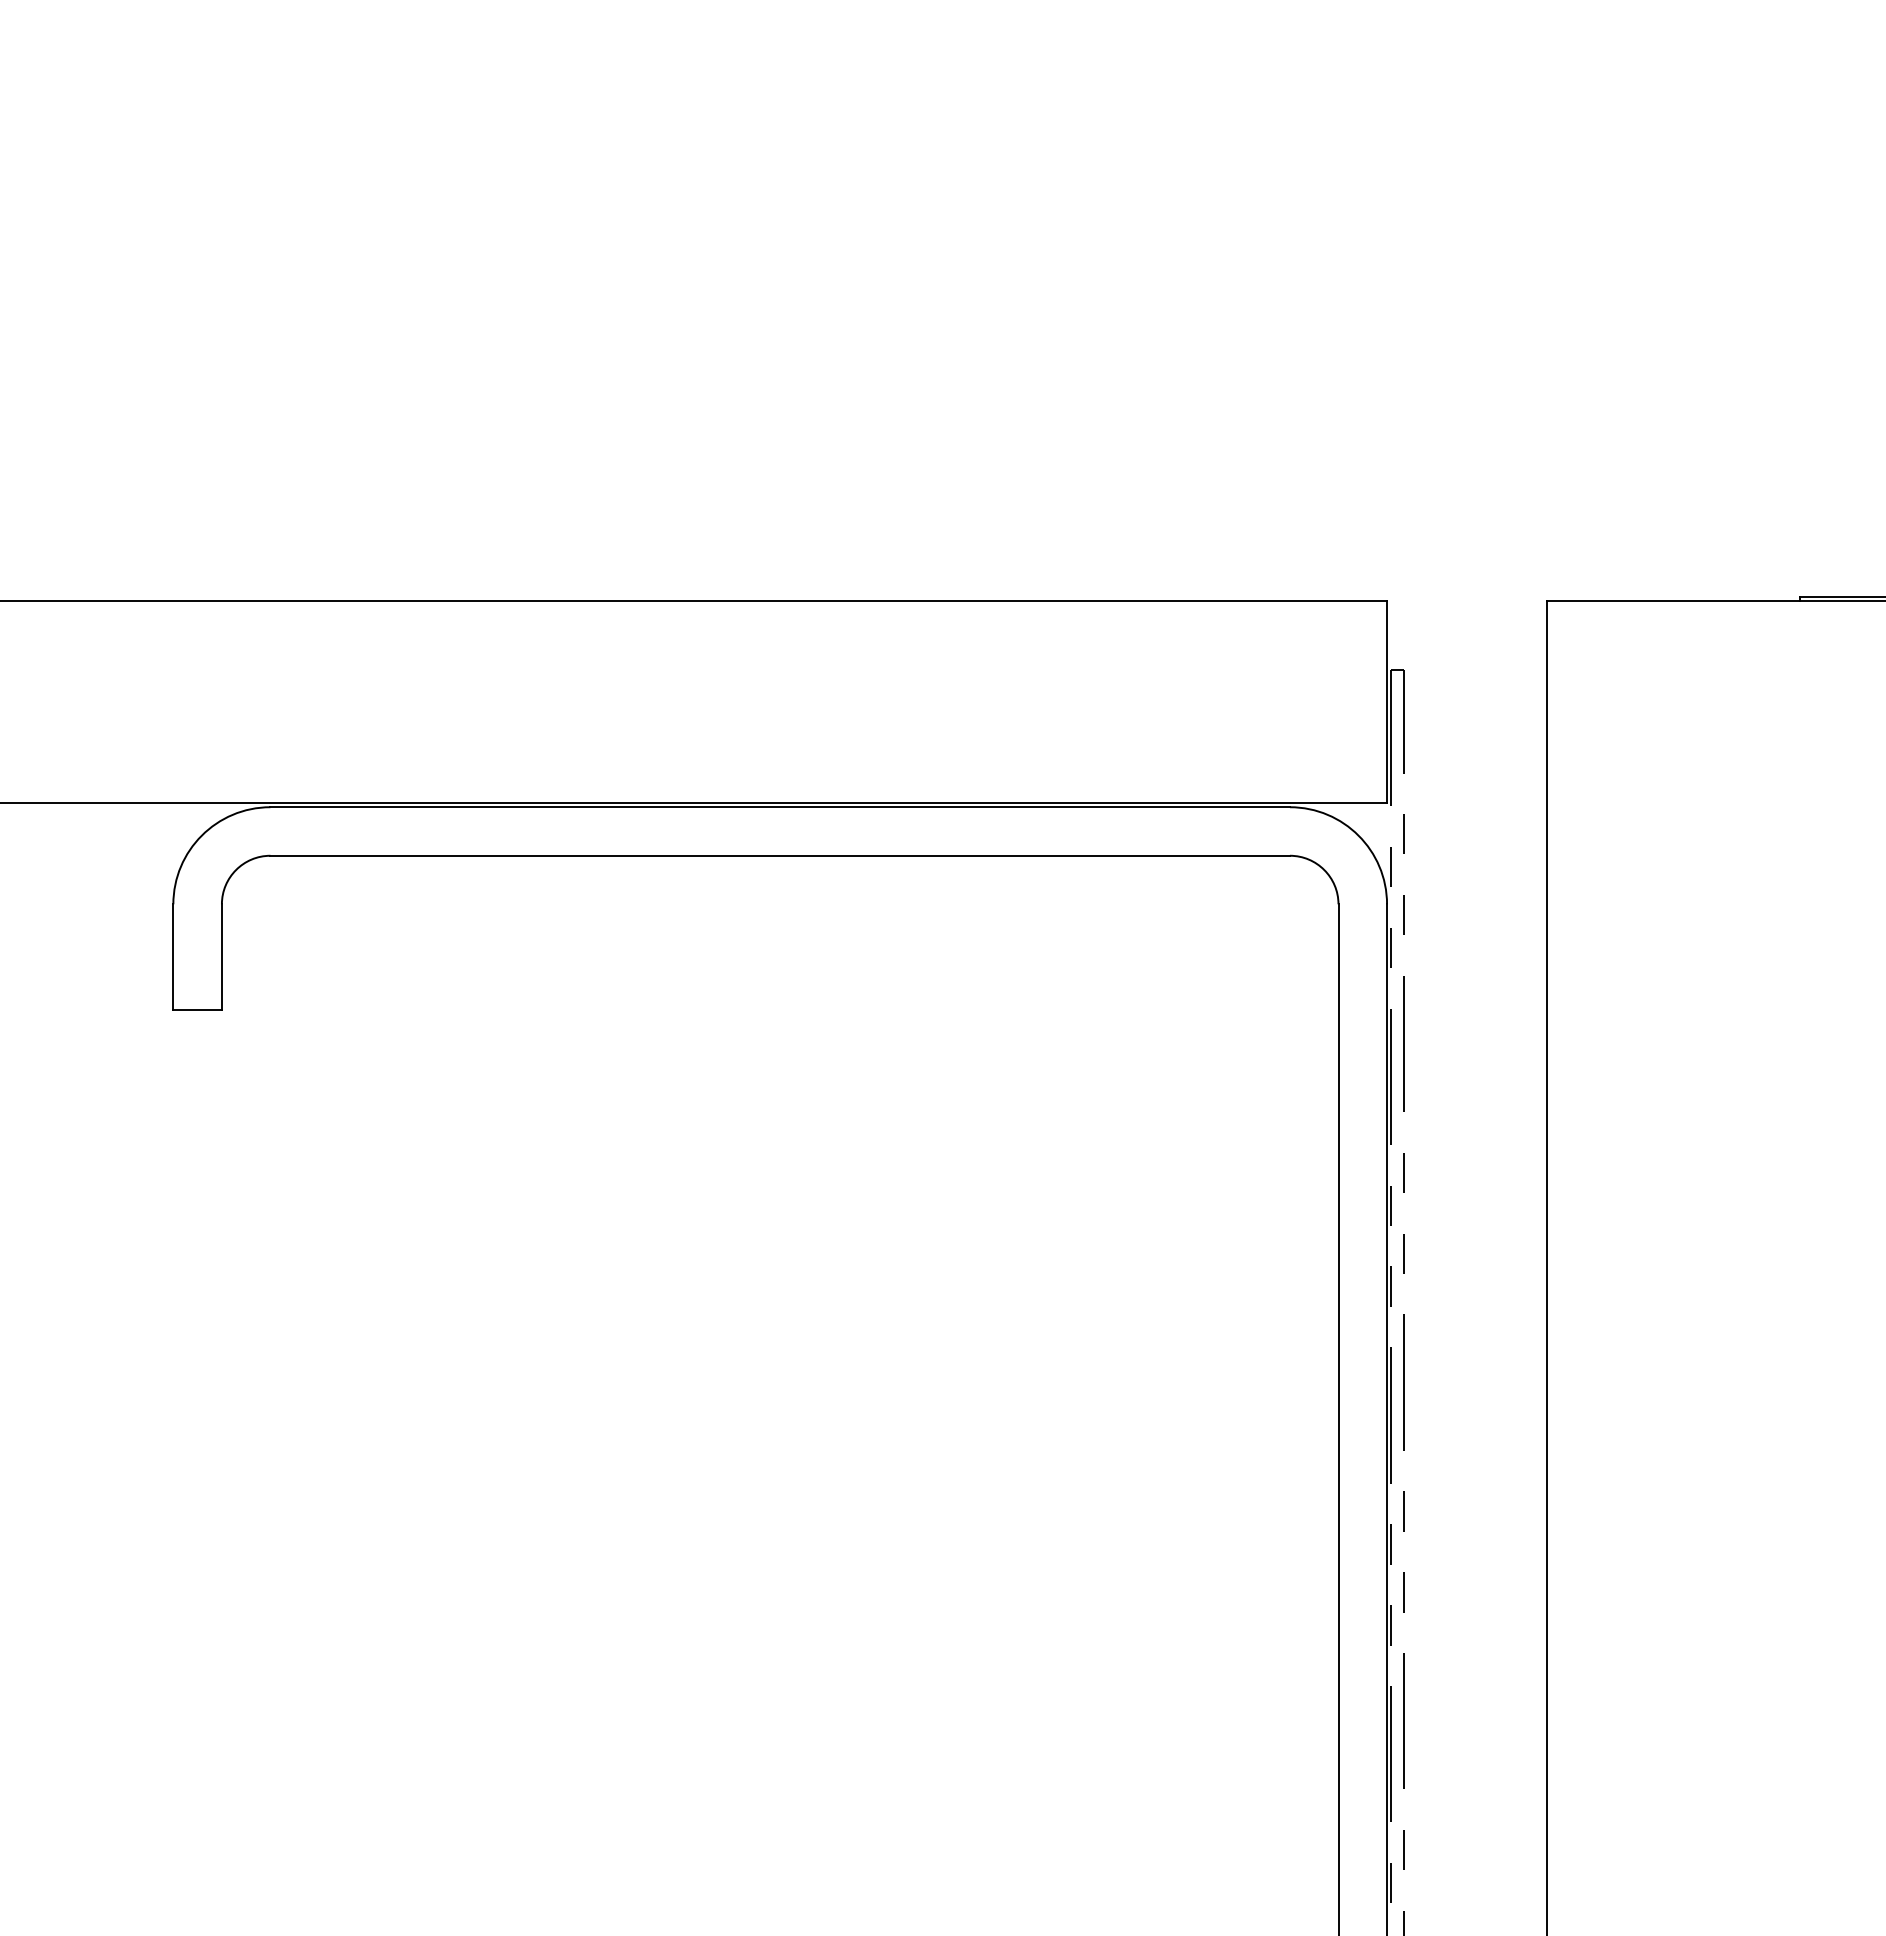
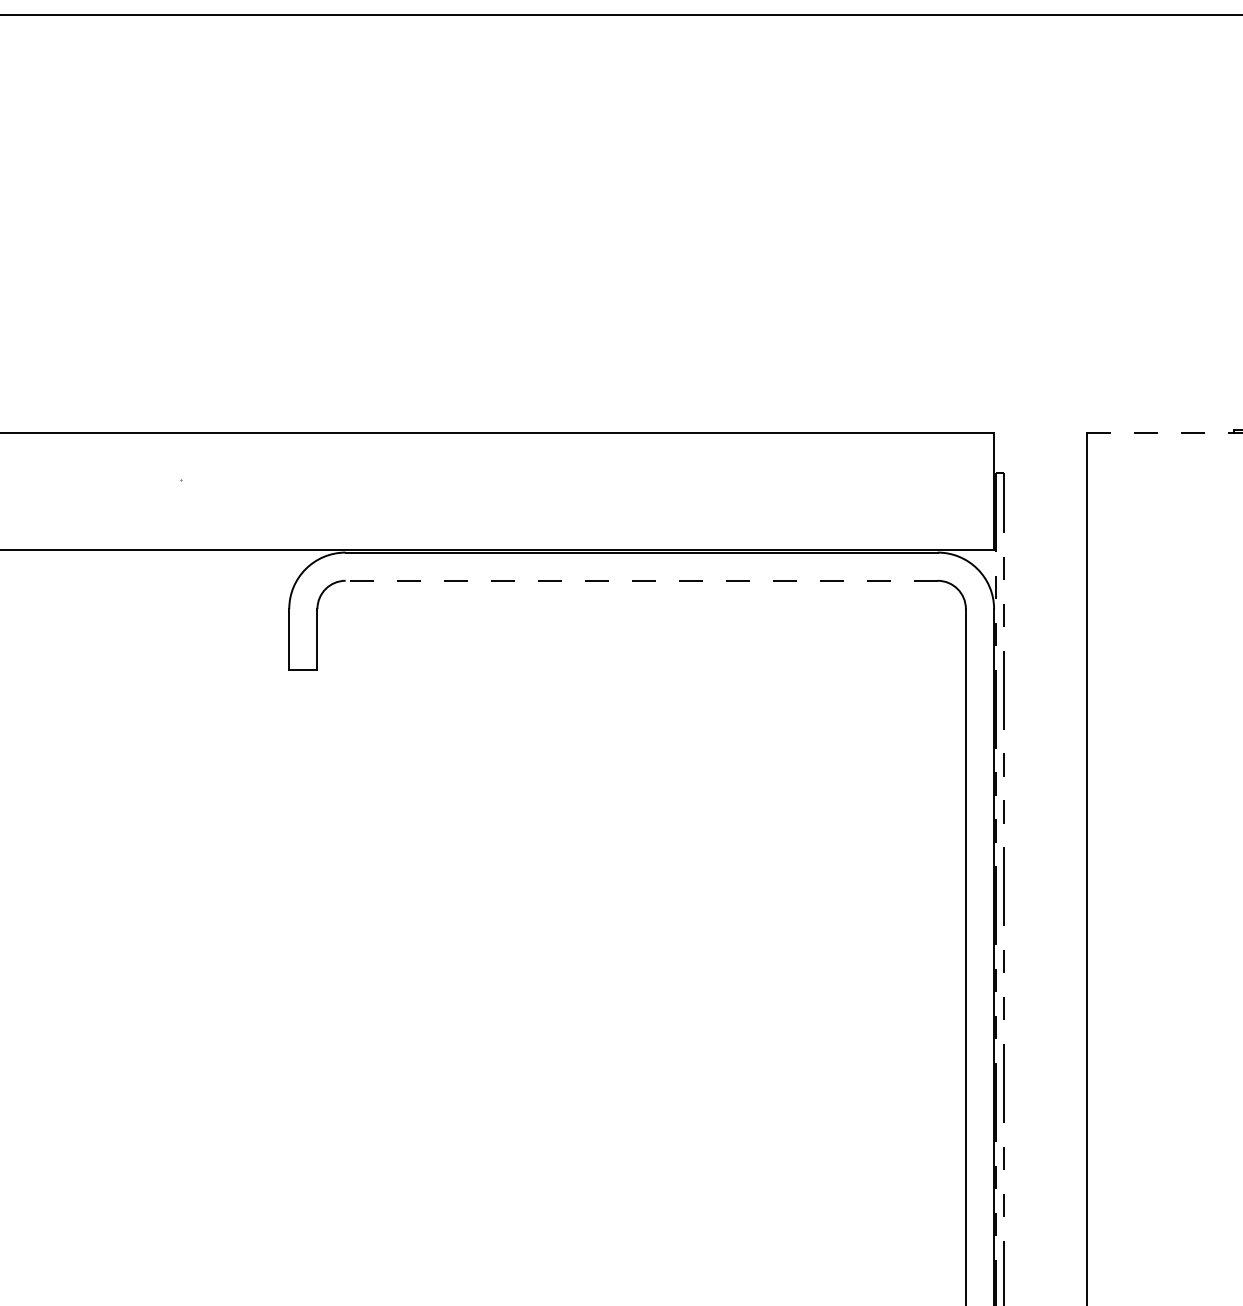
line: (1675, 600) -> (1161, 432), solid -> dashed
line: (779, 855) -> (641, 580), solid -> dashed

